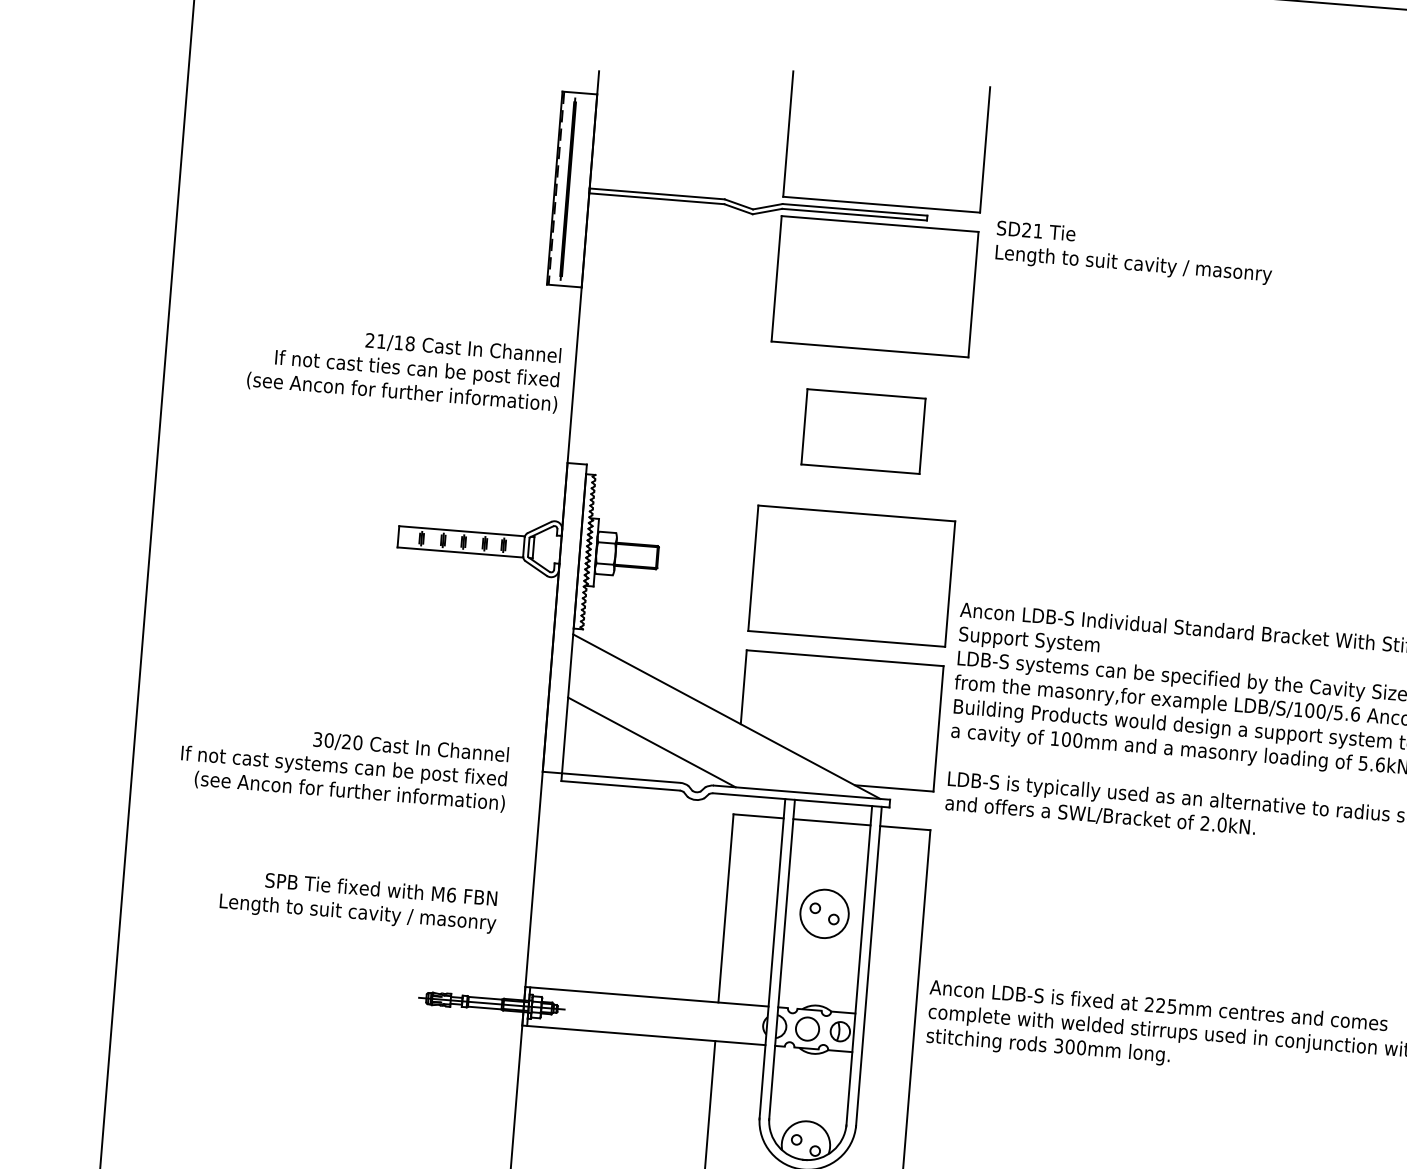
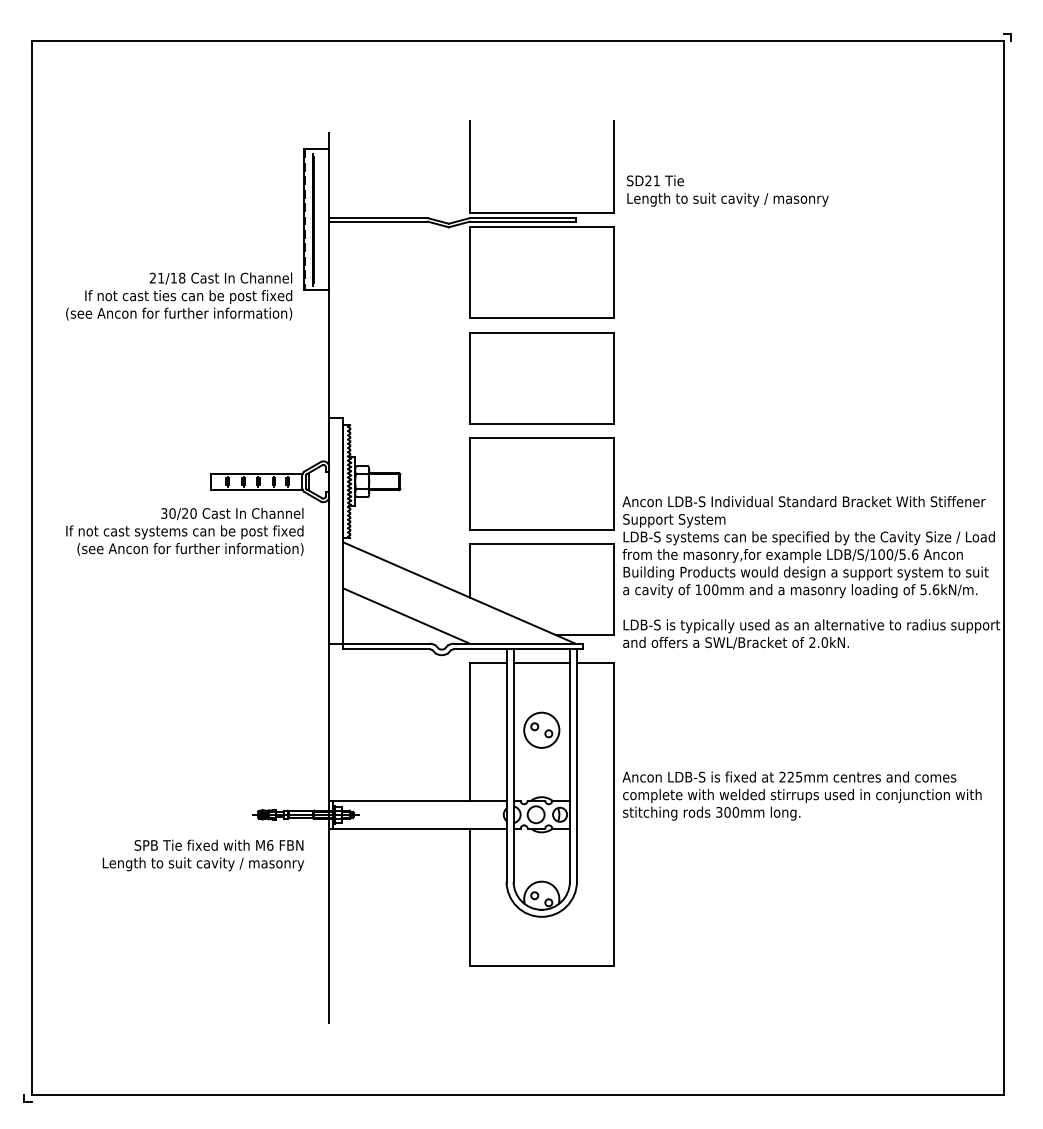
text: (1134, 252) -> (727, 190), moved
text: (404, 368) -> (179, 296), moved
part: (862, 431) -> (541, 378), size x1.67
text: (343, 766) -> (184, 531), moved
text: (358, 901) -> (203, 855), moved

